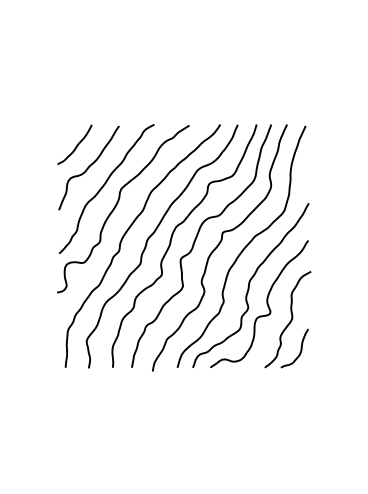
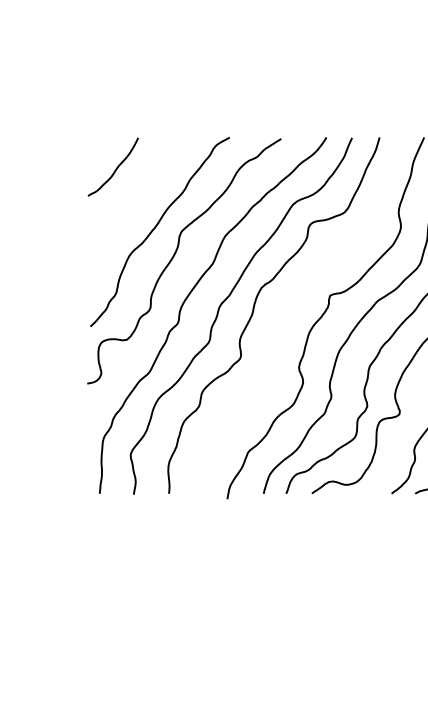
curve: (88, 167) -> (133, 200), removed
curve: (195, 242) -> (290, 310), removed

